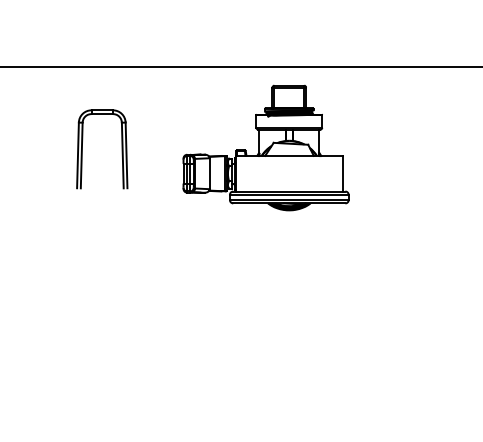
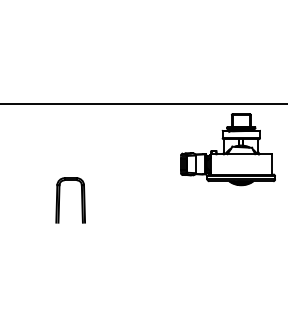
part: (84, 144) -> (60, 197), moved
part: (265, 147) -> (227, 149), moved

